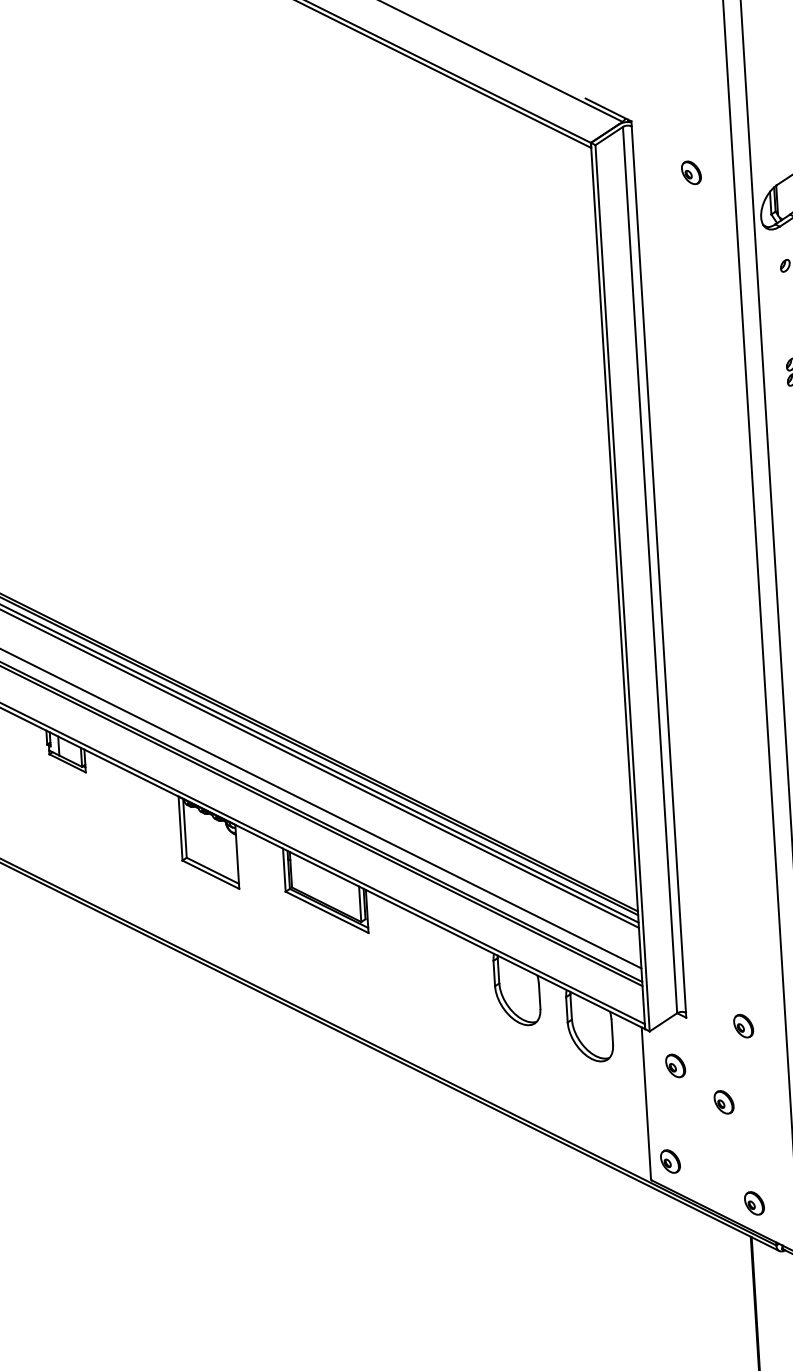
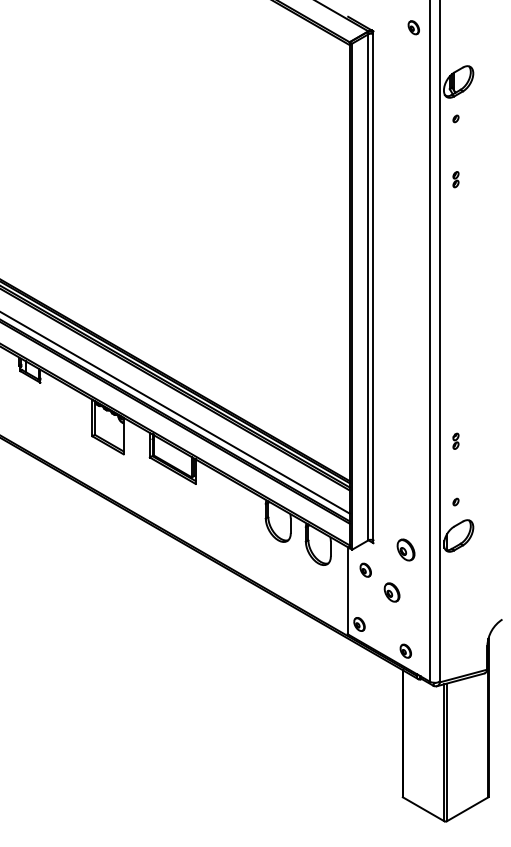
part: (690, 172) -> (413, 27), moved
part: (743, 1025) -> (405, 549), size x1.6
part: (723, 1102) -> (391, 592), size x1.4

